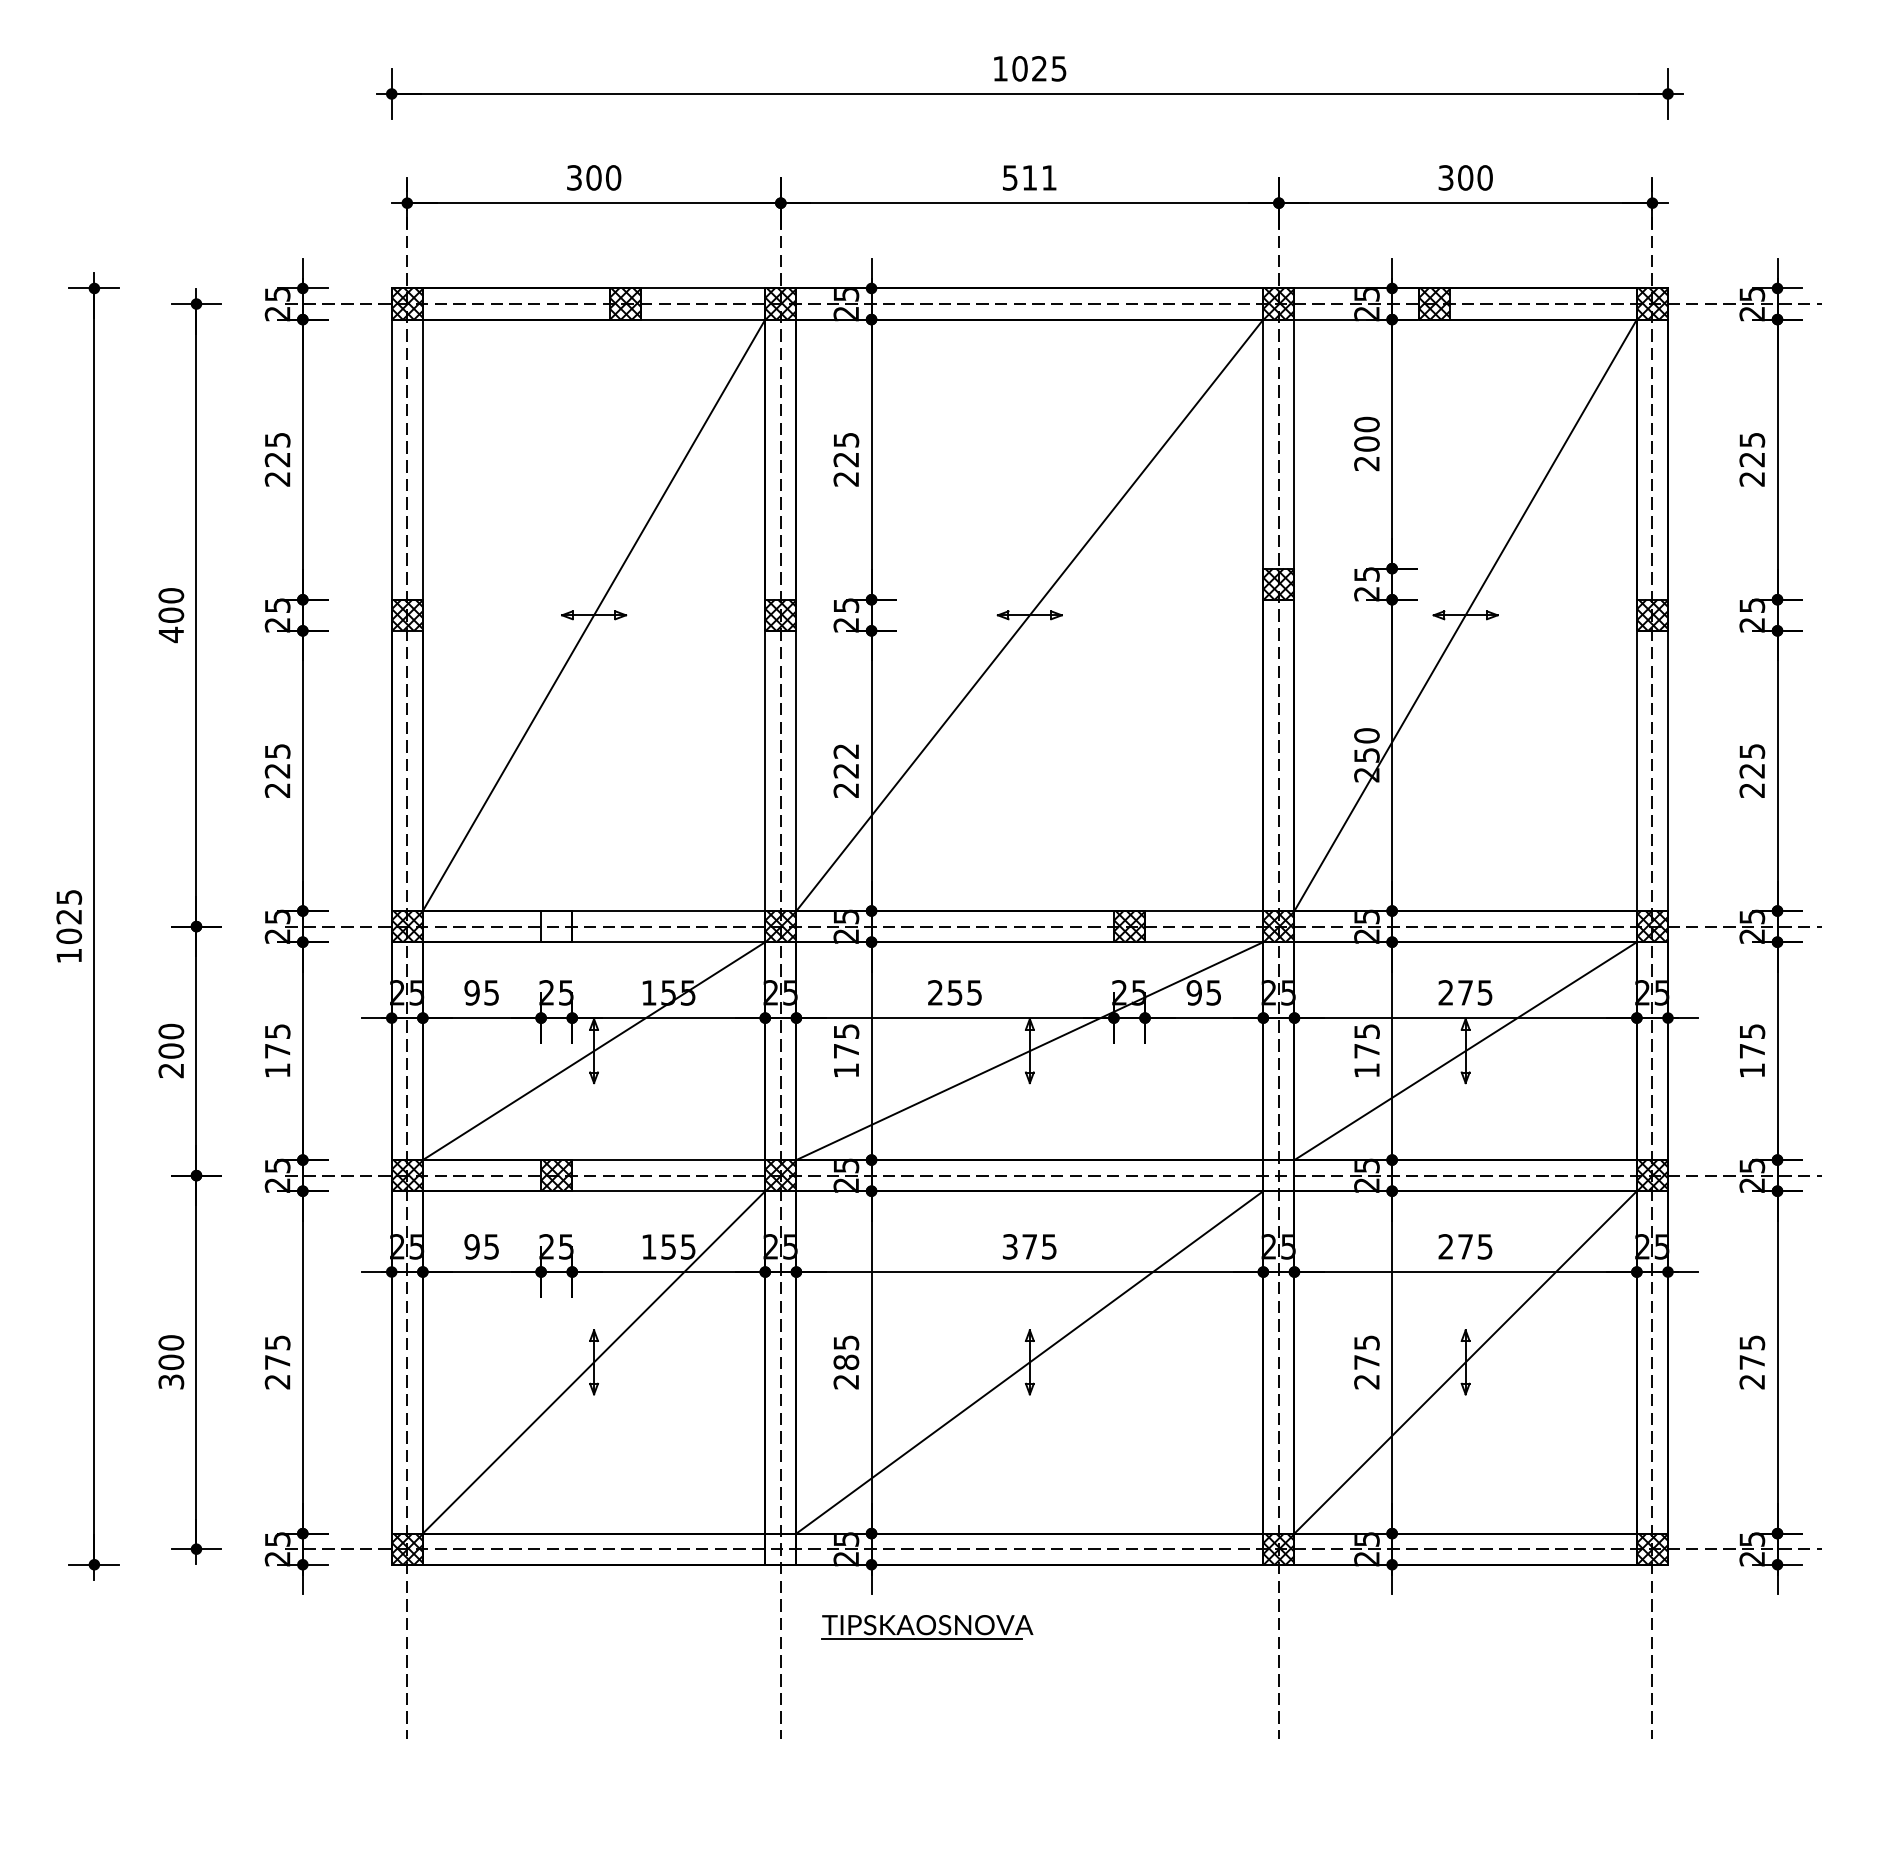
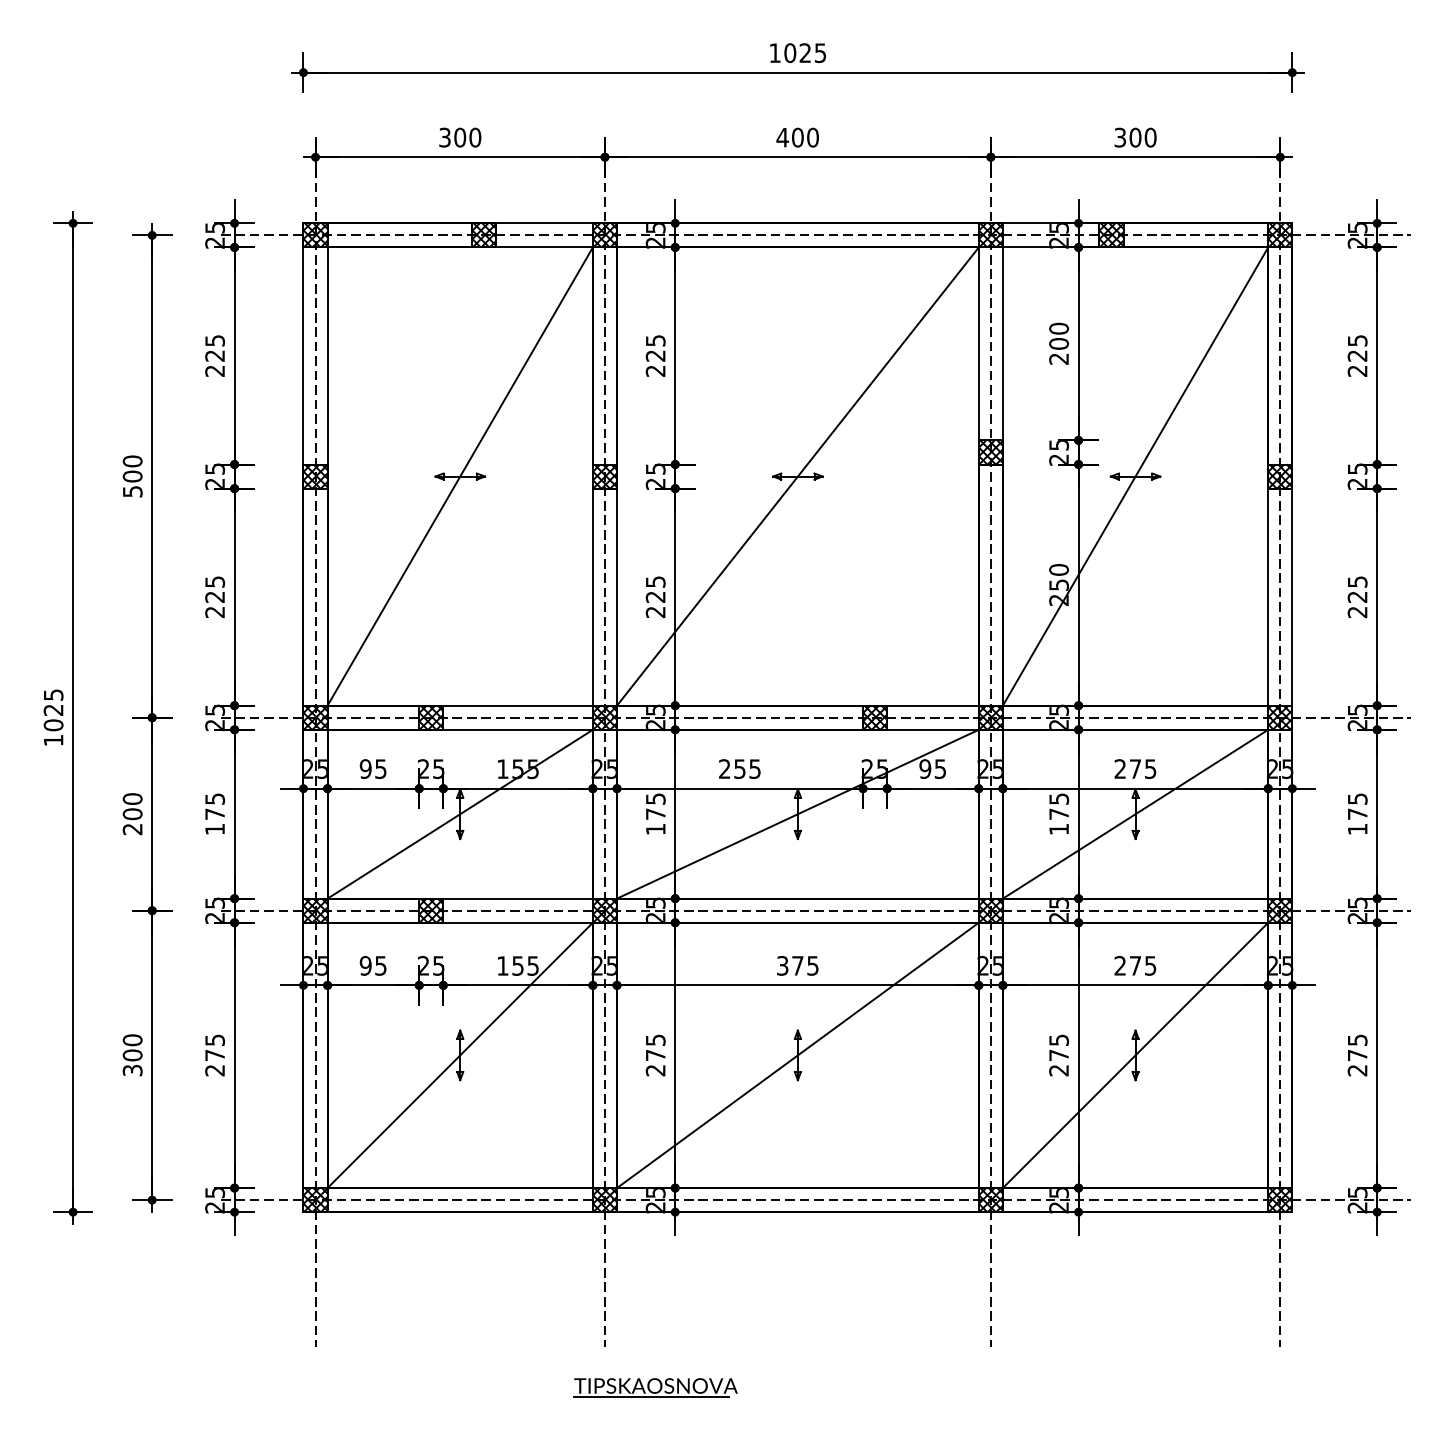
text: (1029, 177) -> (797, 137), 511 -> 400
text: (171, 634) -> (132, 491), 400 -> 500
text: (846, 751) -> (655, 582), 222 -> 225
hatch: (556, 926) -> (431, 717), added
hatch: (1278, 1175) -> (990, 910), added
text: (846, 1361) -> (655, 1054), 285 -> 275
hatch: (780, 1548) -> (604, 1199), added
part: (927, 1627) -> (655, 1387), moved

